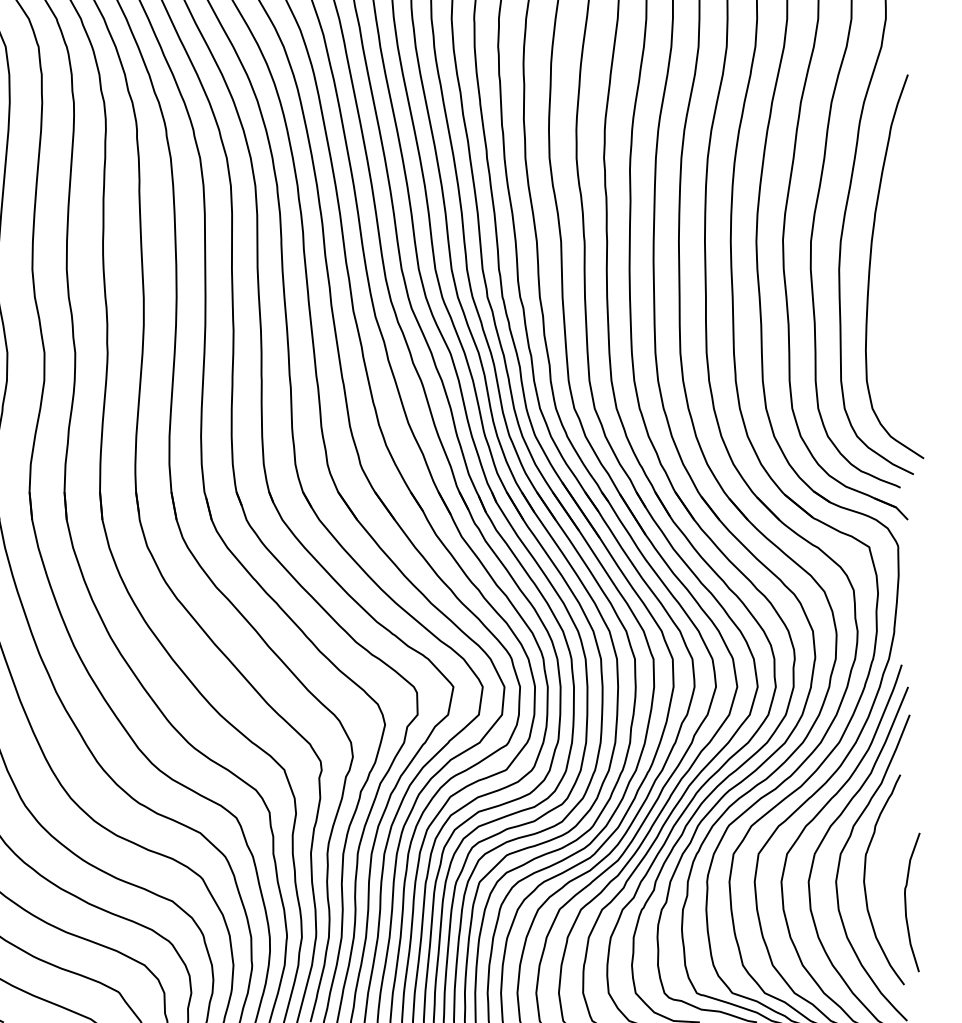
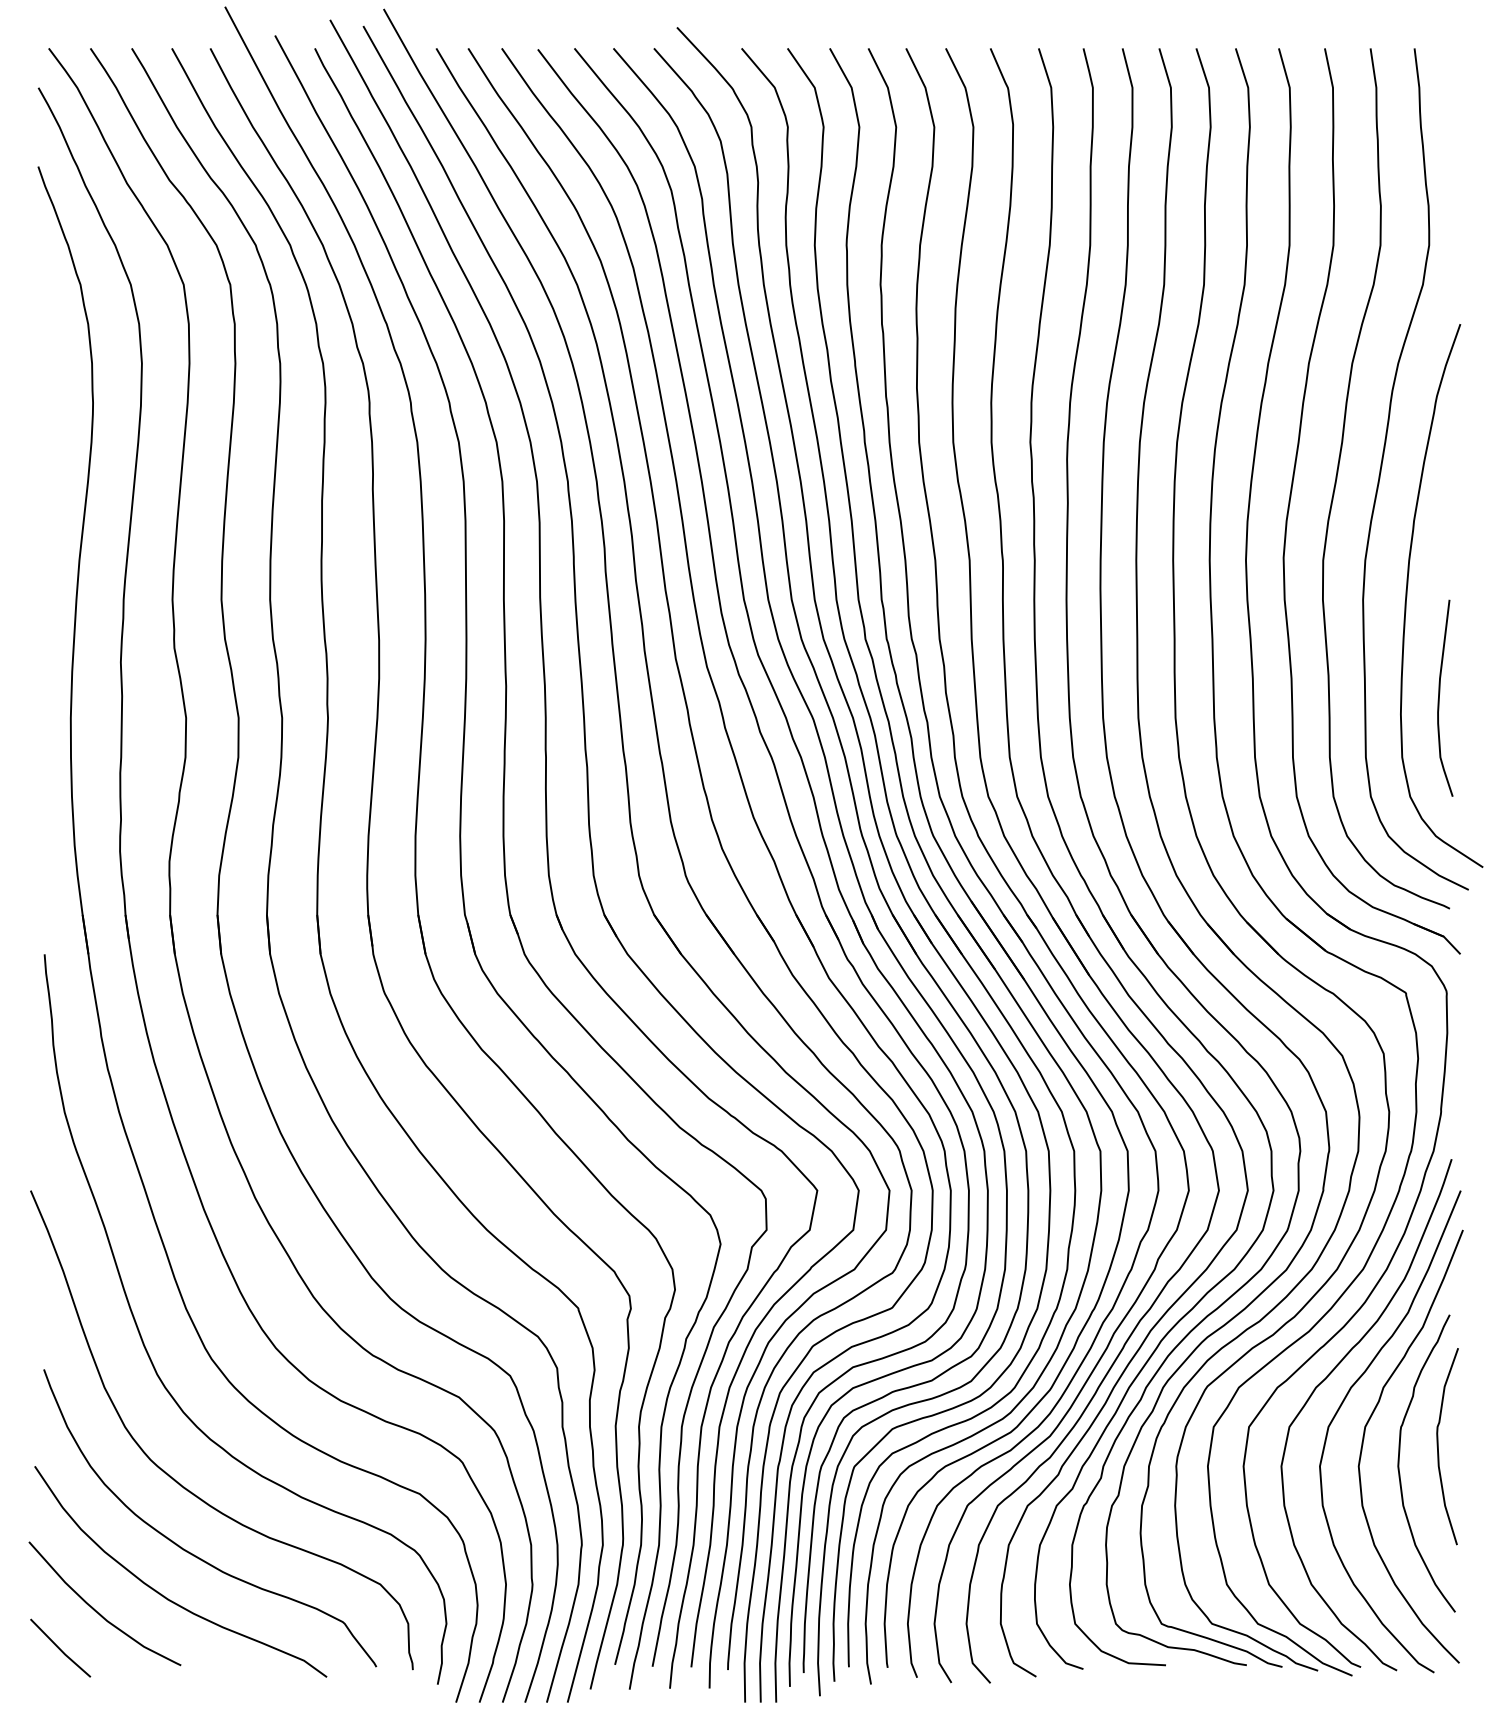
curve: (893, 338) -> (1439, 697), added
curve: (905, 902) -> (1438, 1446), moved

